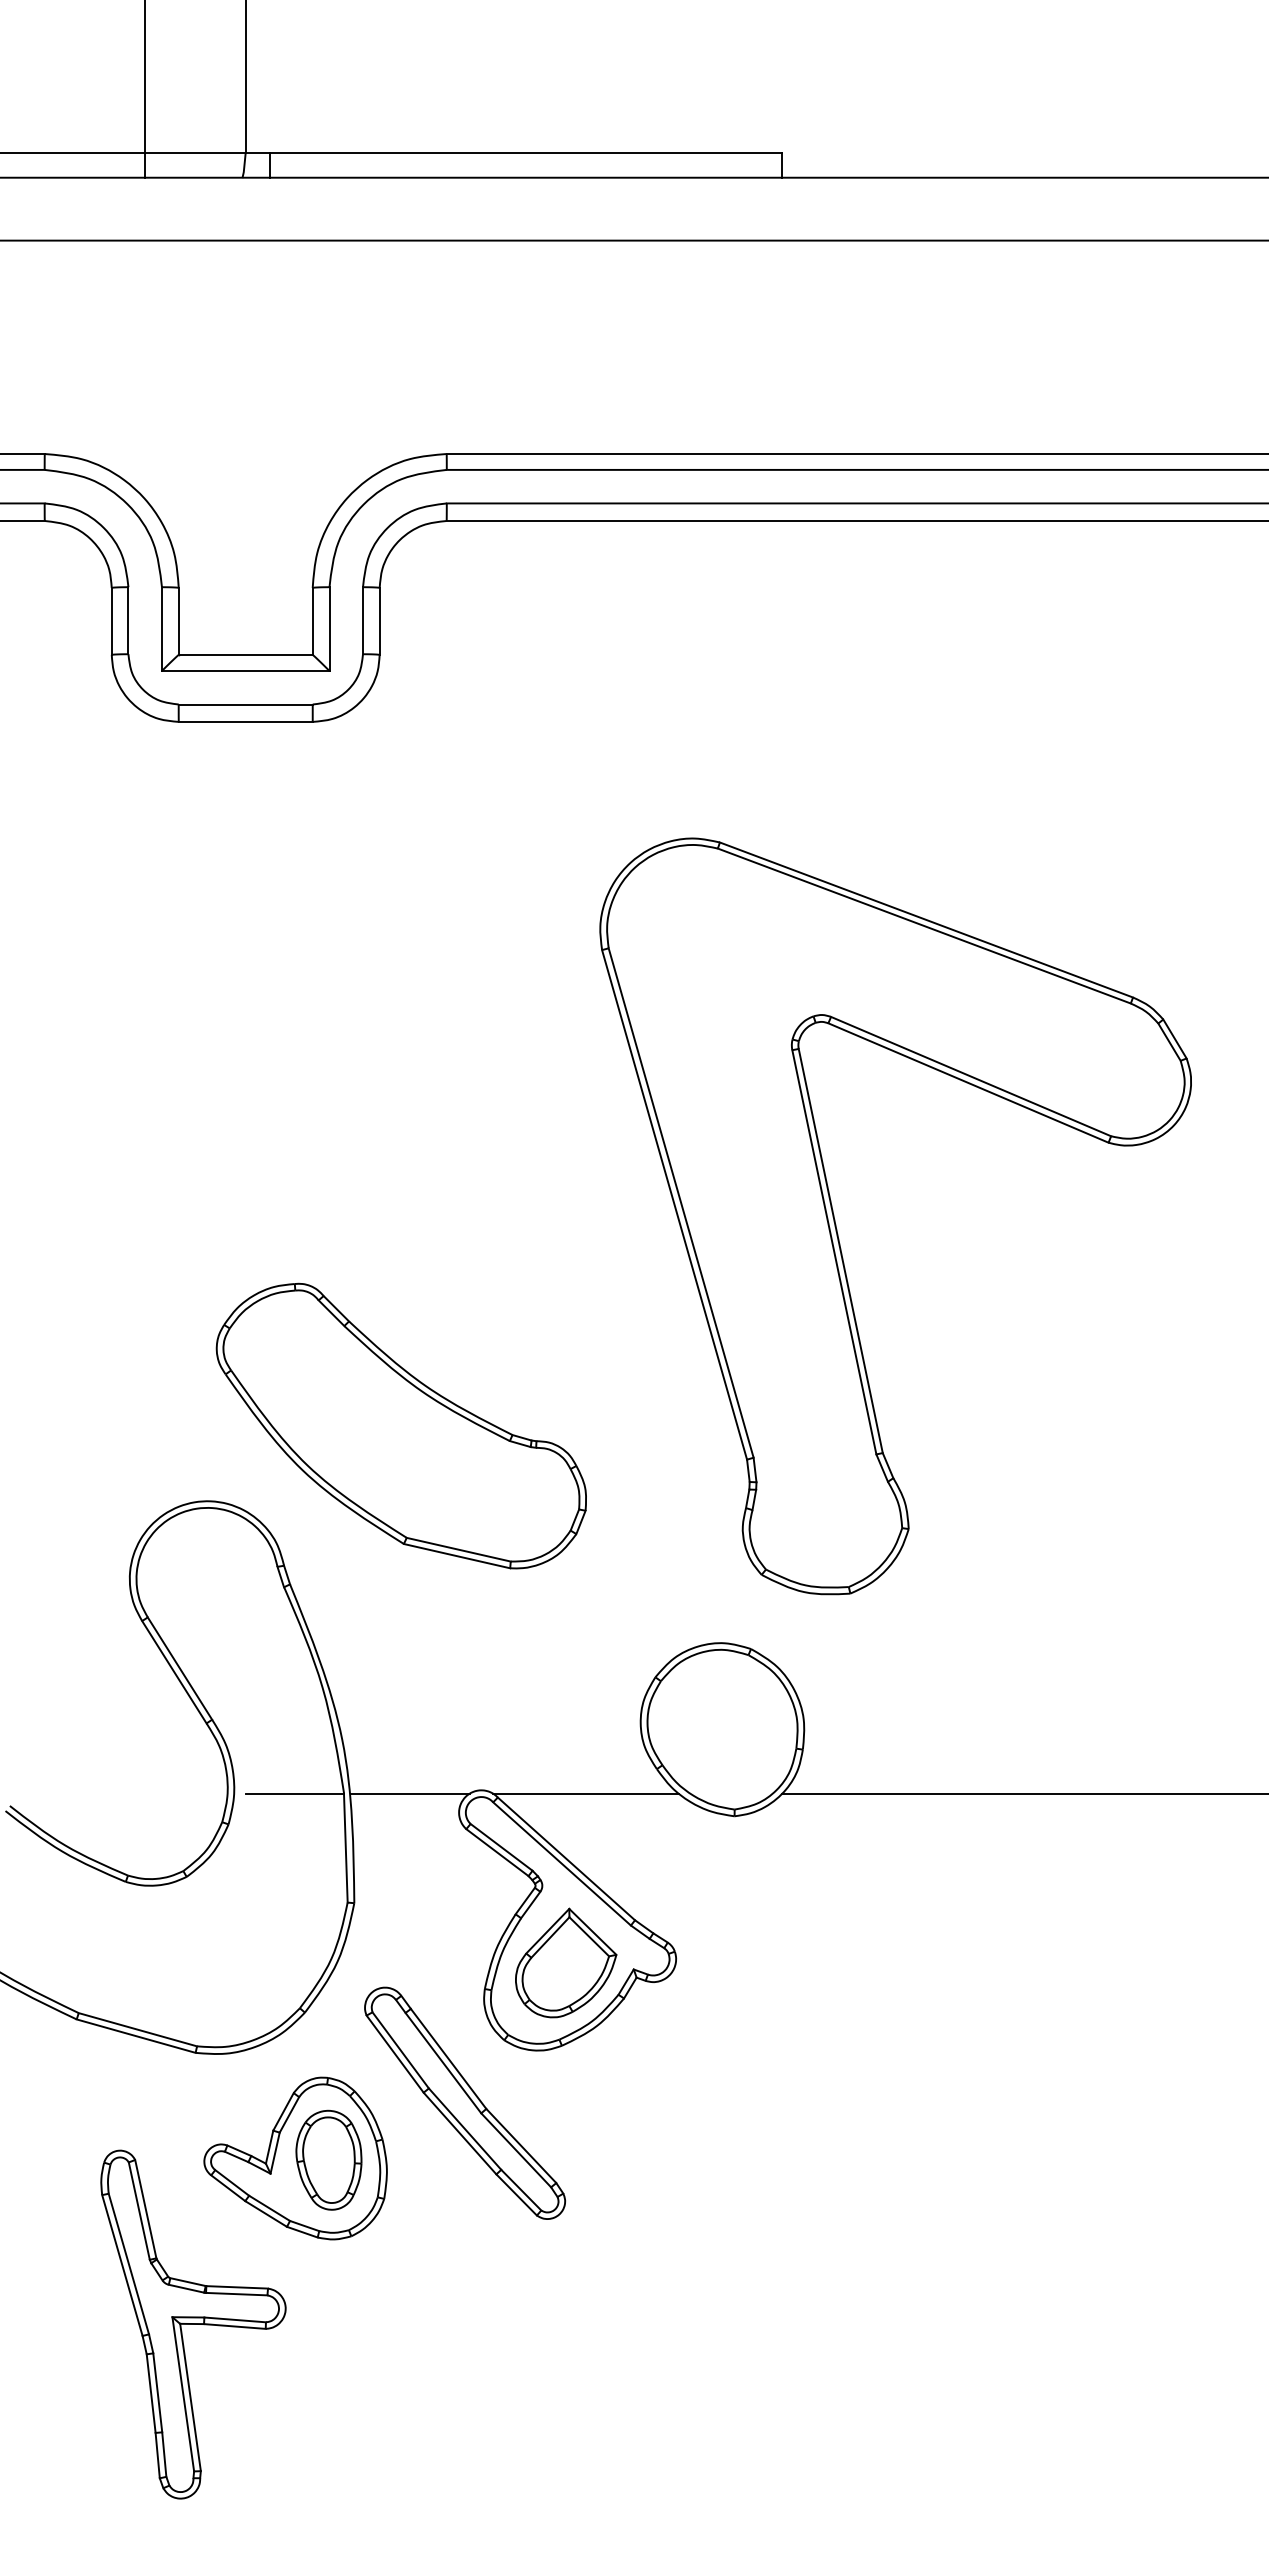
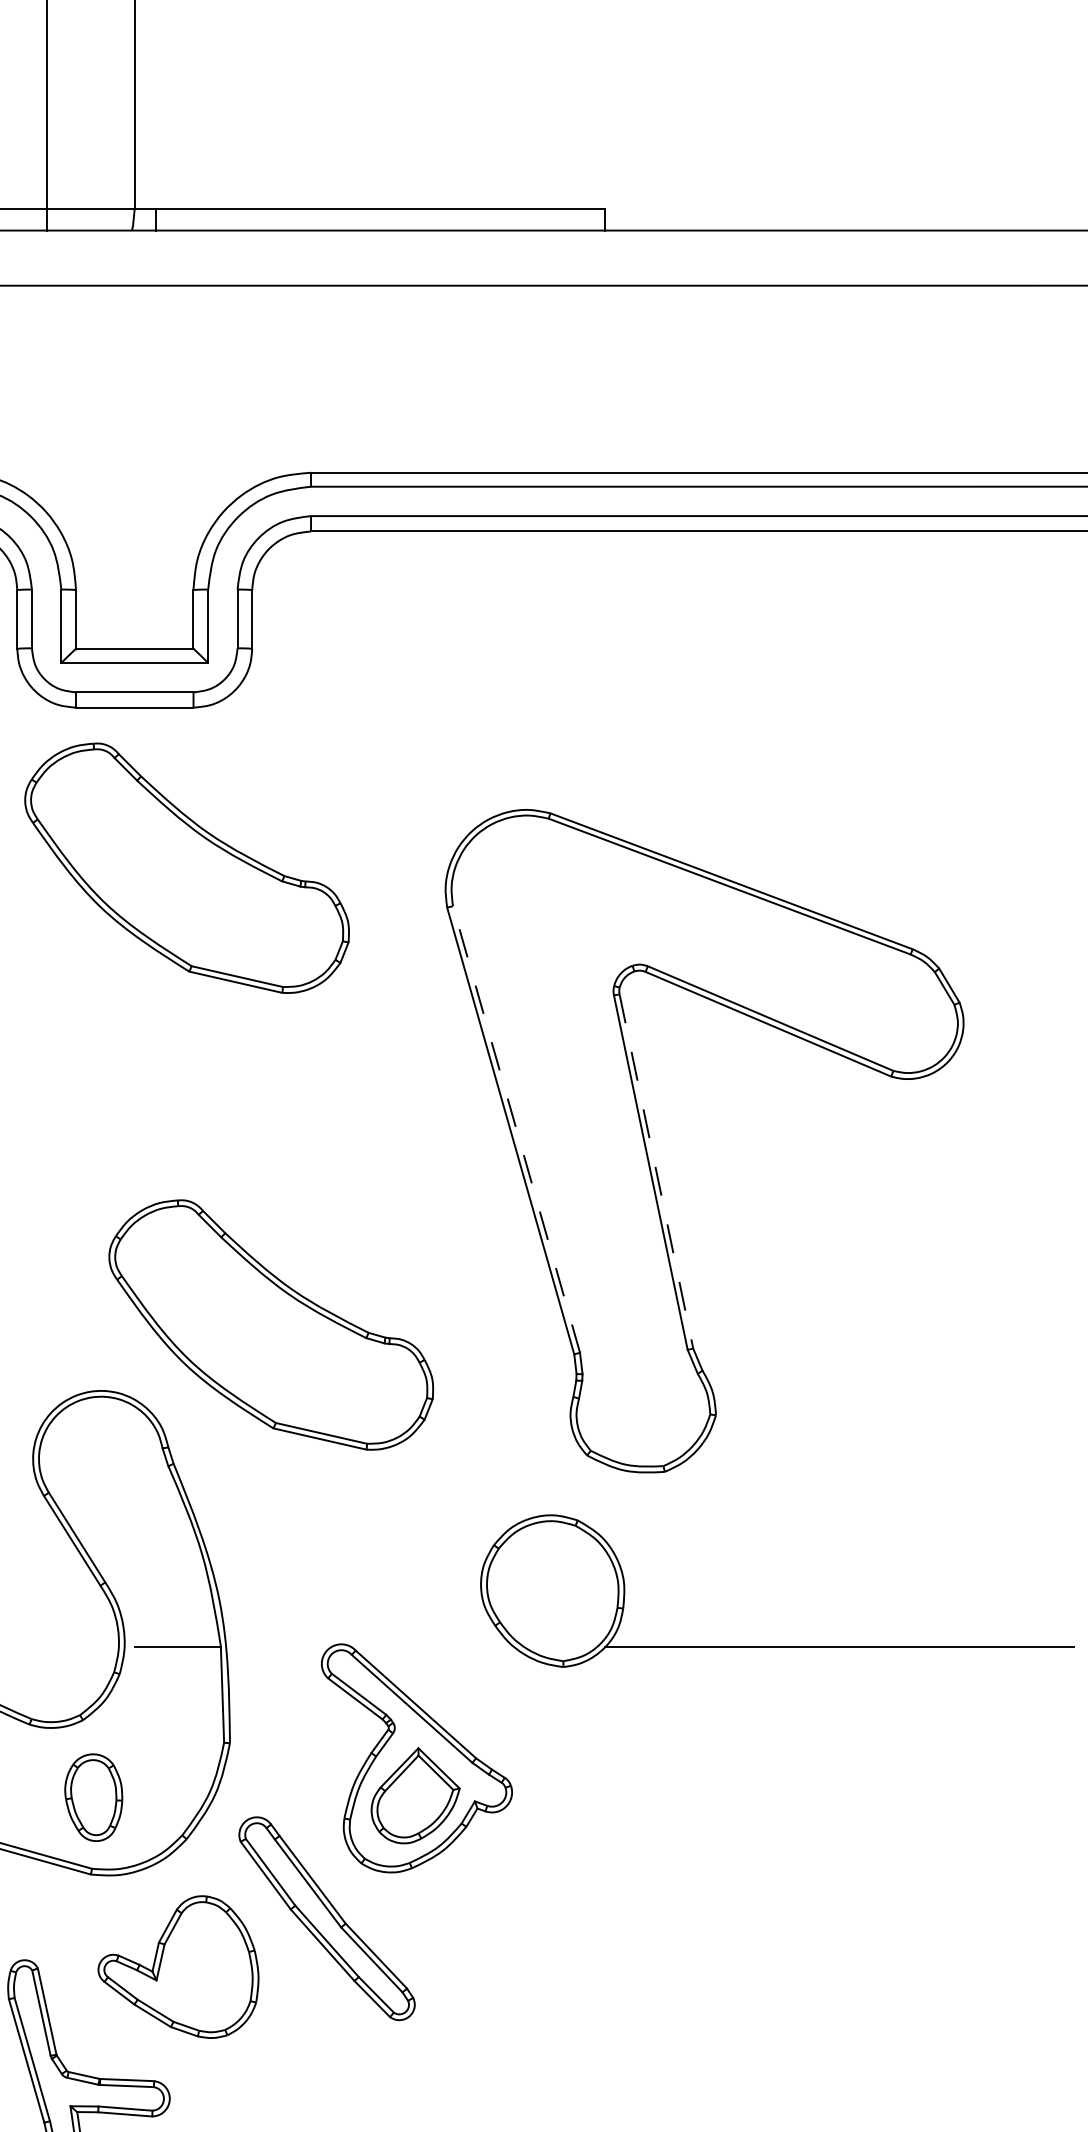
part: (304, 904) -> (186, 867), added
line: (681, 1203) -> (516, 1129), solid -> dashed
line: (840, 1251) -> (656, 1171), solid -> dashed
line: (409, 1793) -> (278, 1647), removed
line: (585, 1793) -> (432, 1647), removed
part: (328, 2159) -> (93, 1797), moved

